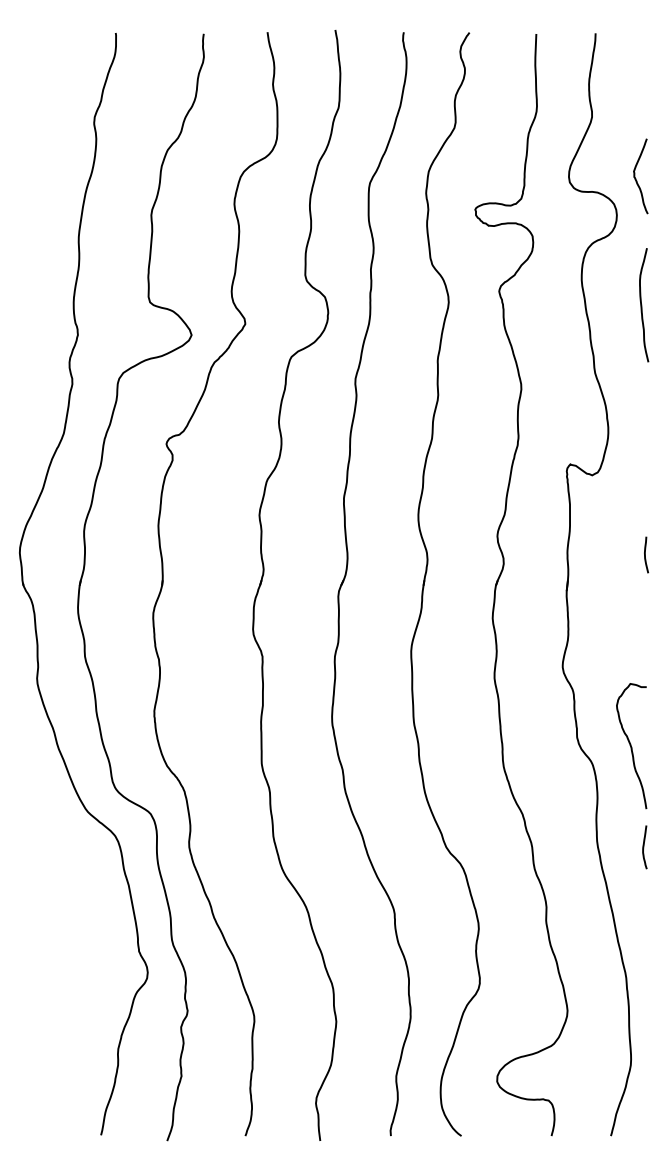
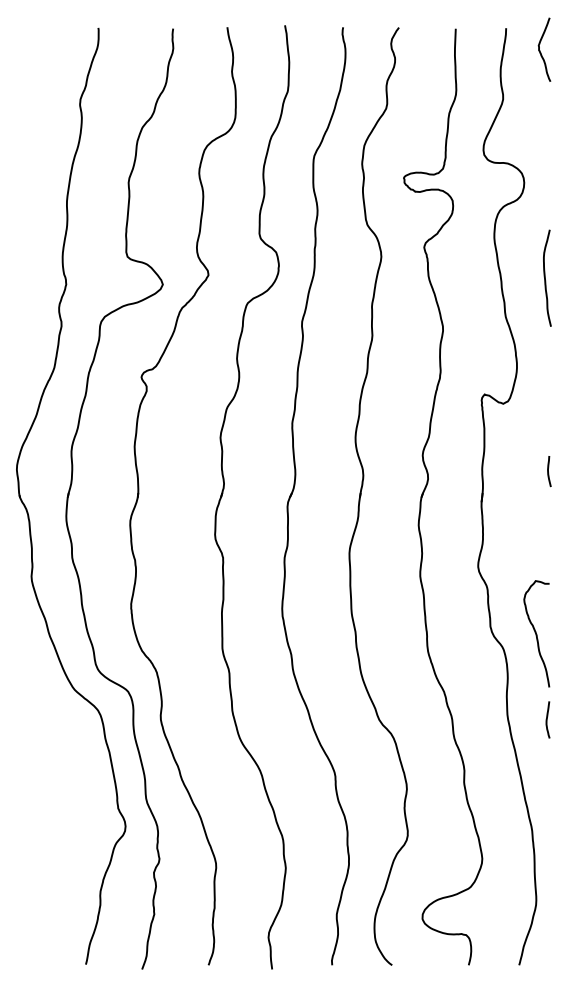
curve: (636, 177) -> (540, 50), moved
curve: (641, 304) -> (545, 277), moved

